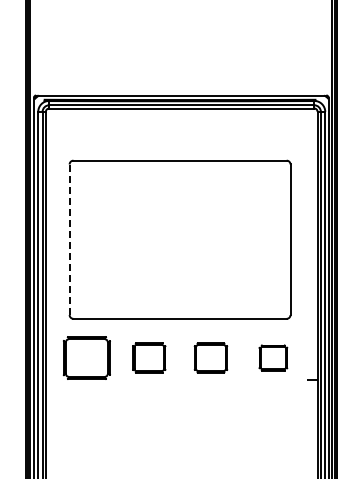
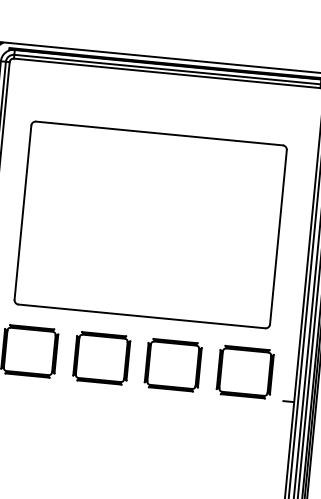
line: (69, 239) -> (22, 212), dashed -> solid
part: (149, 357) -> (102, 357), size x1.43
part: (210, 357) -> (172, 364), size x1.43
part: (273, 357) -> (245, 371), size x1.67

